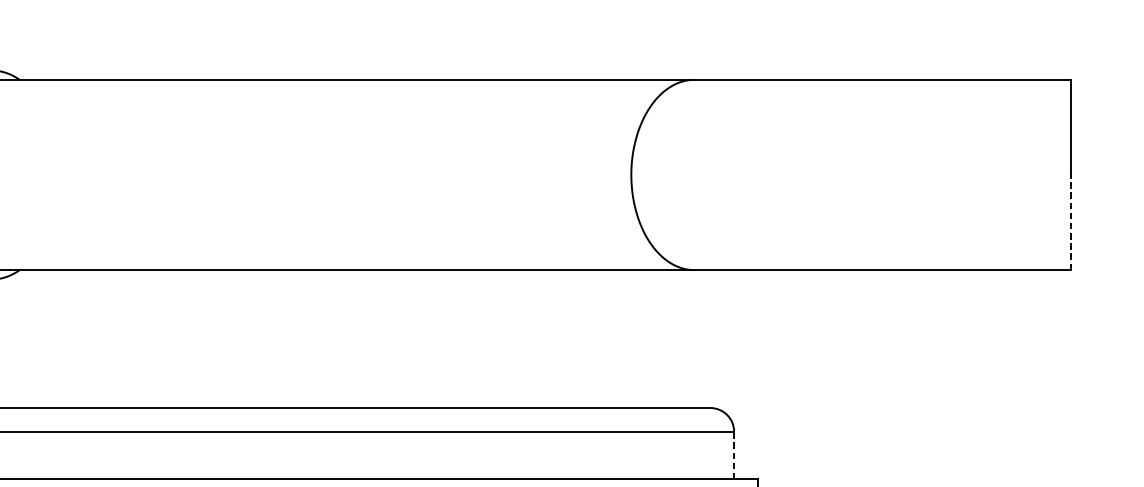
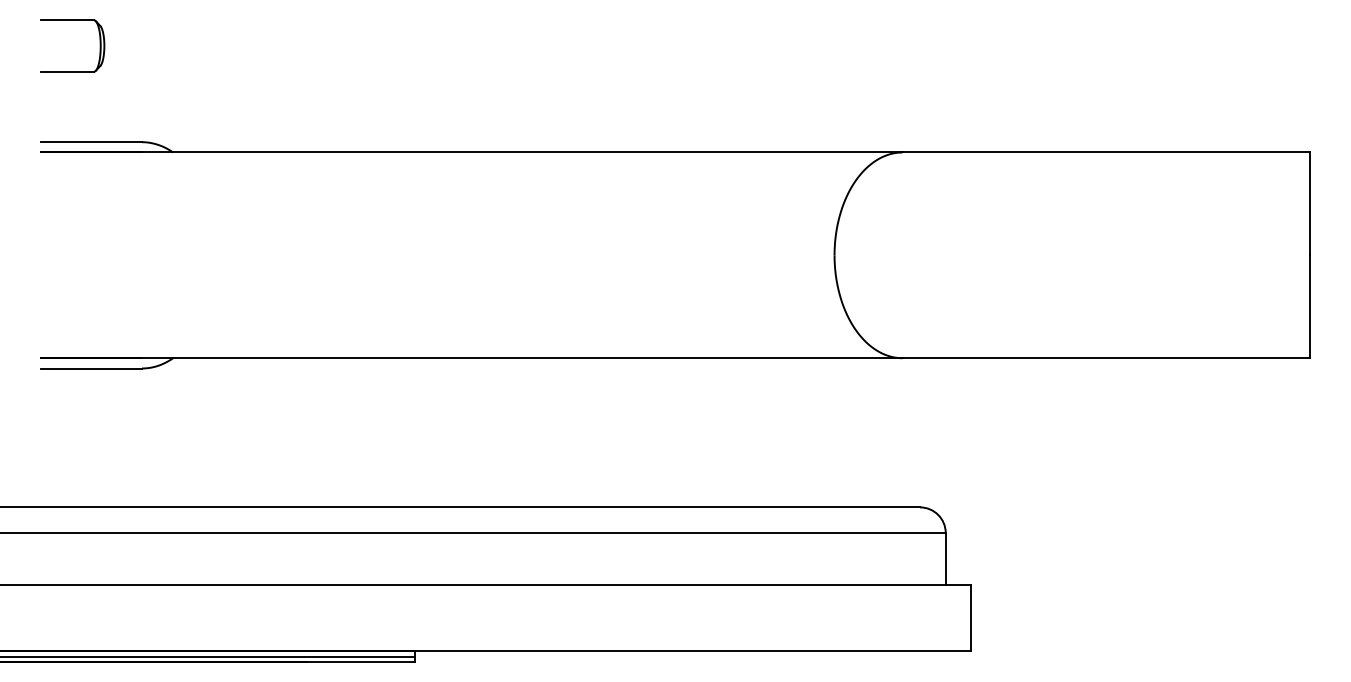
line: (1071, 222) -> (1310, 306), dashed -> solid
line: (733, 455) -> (945, 558), dashed -> solid

